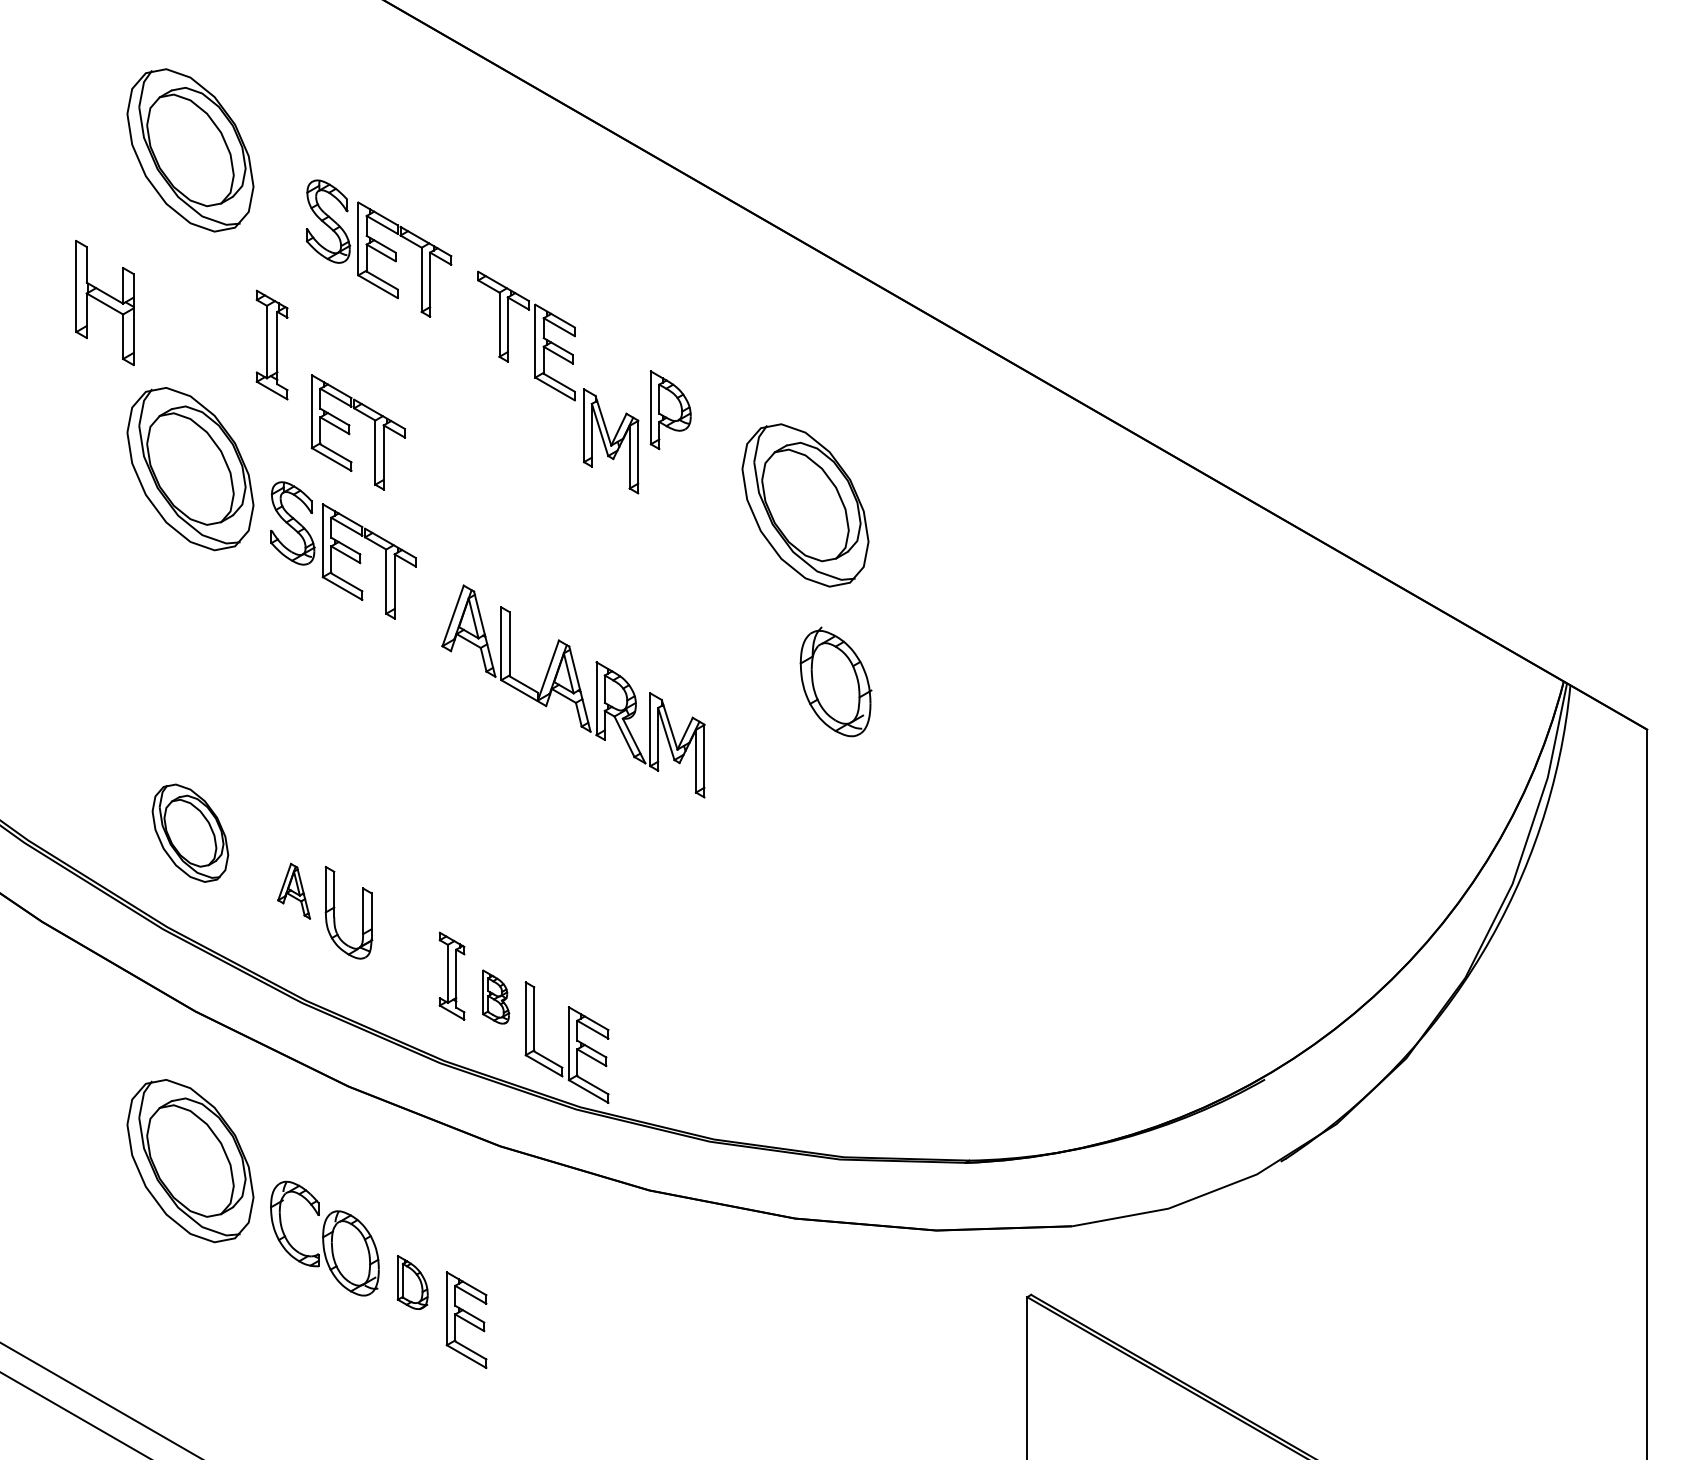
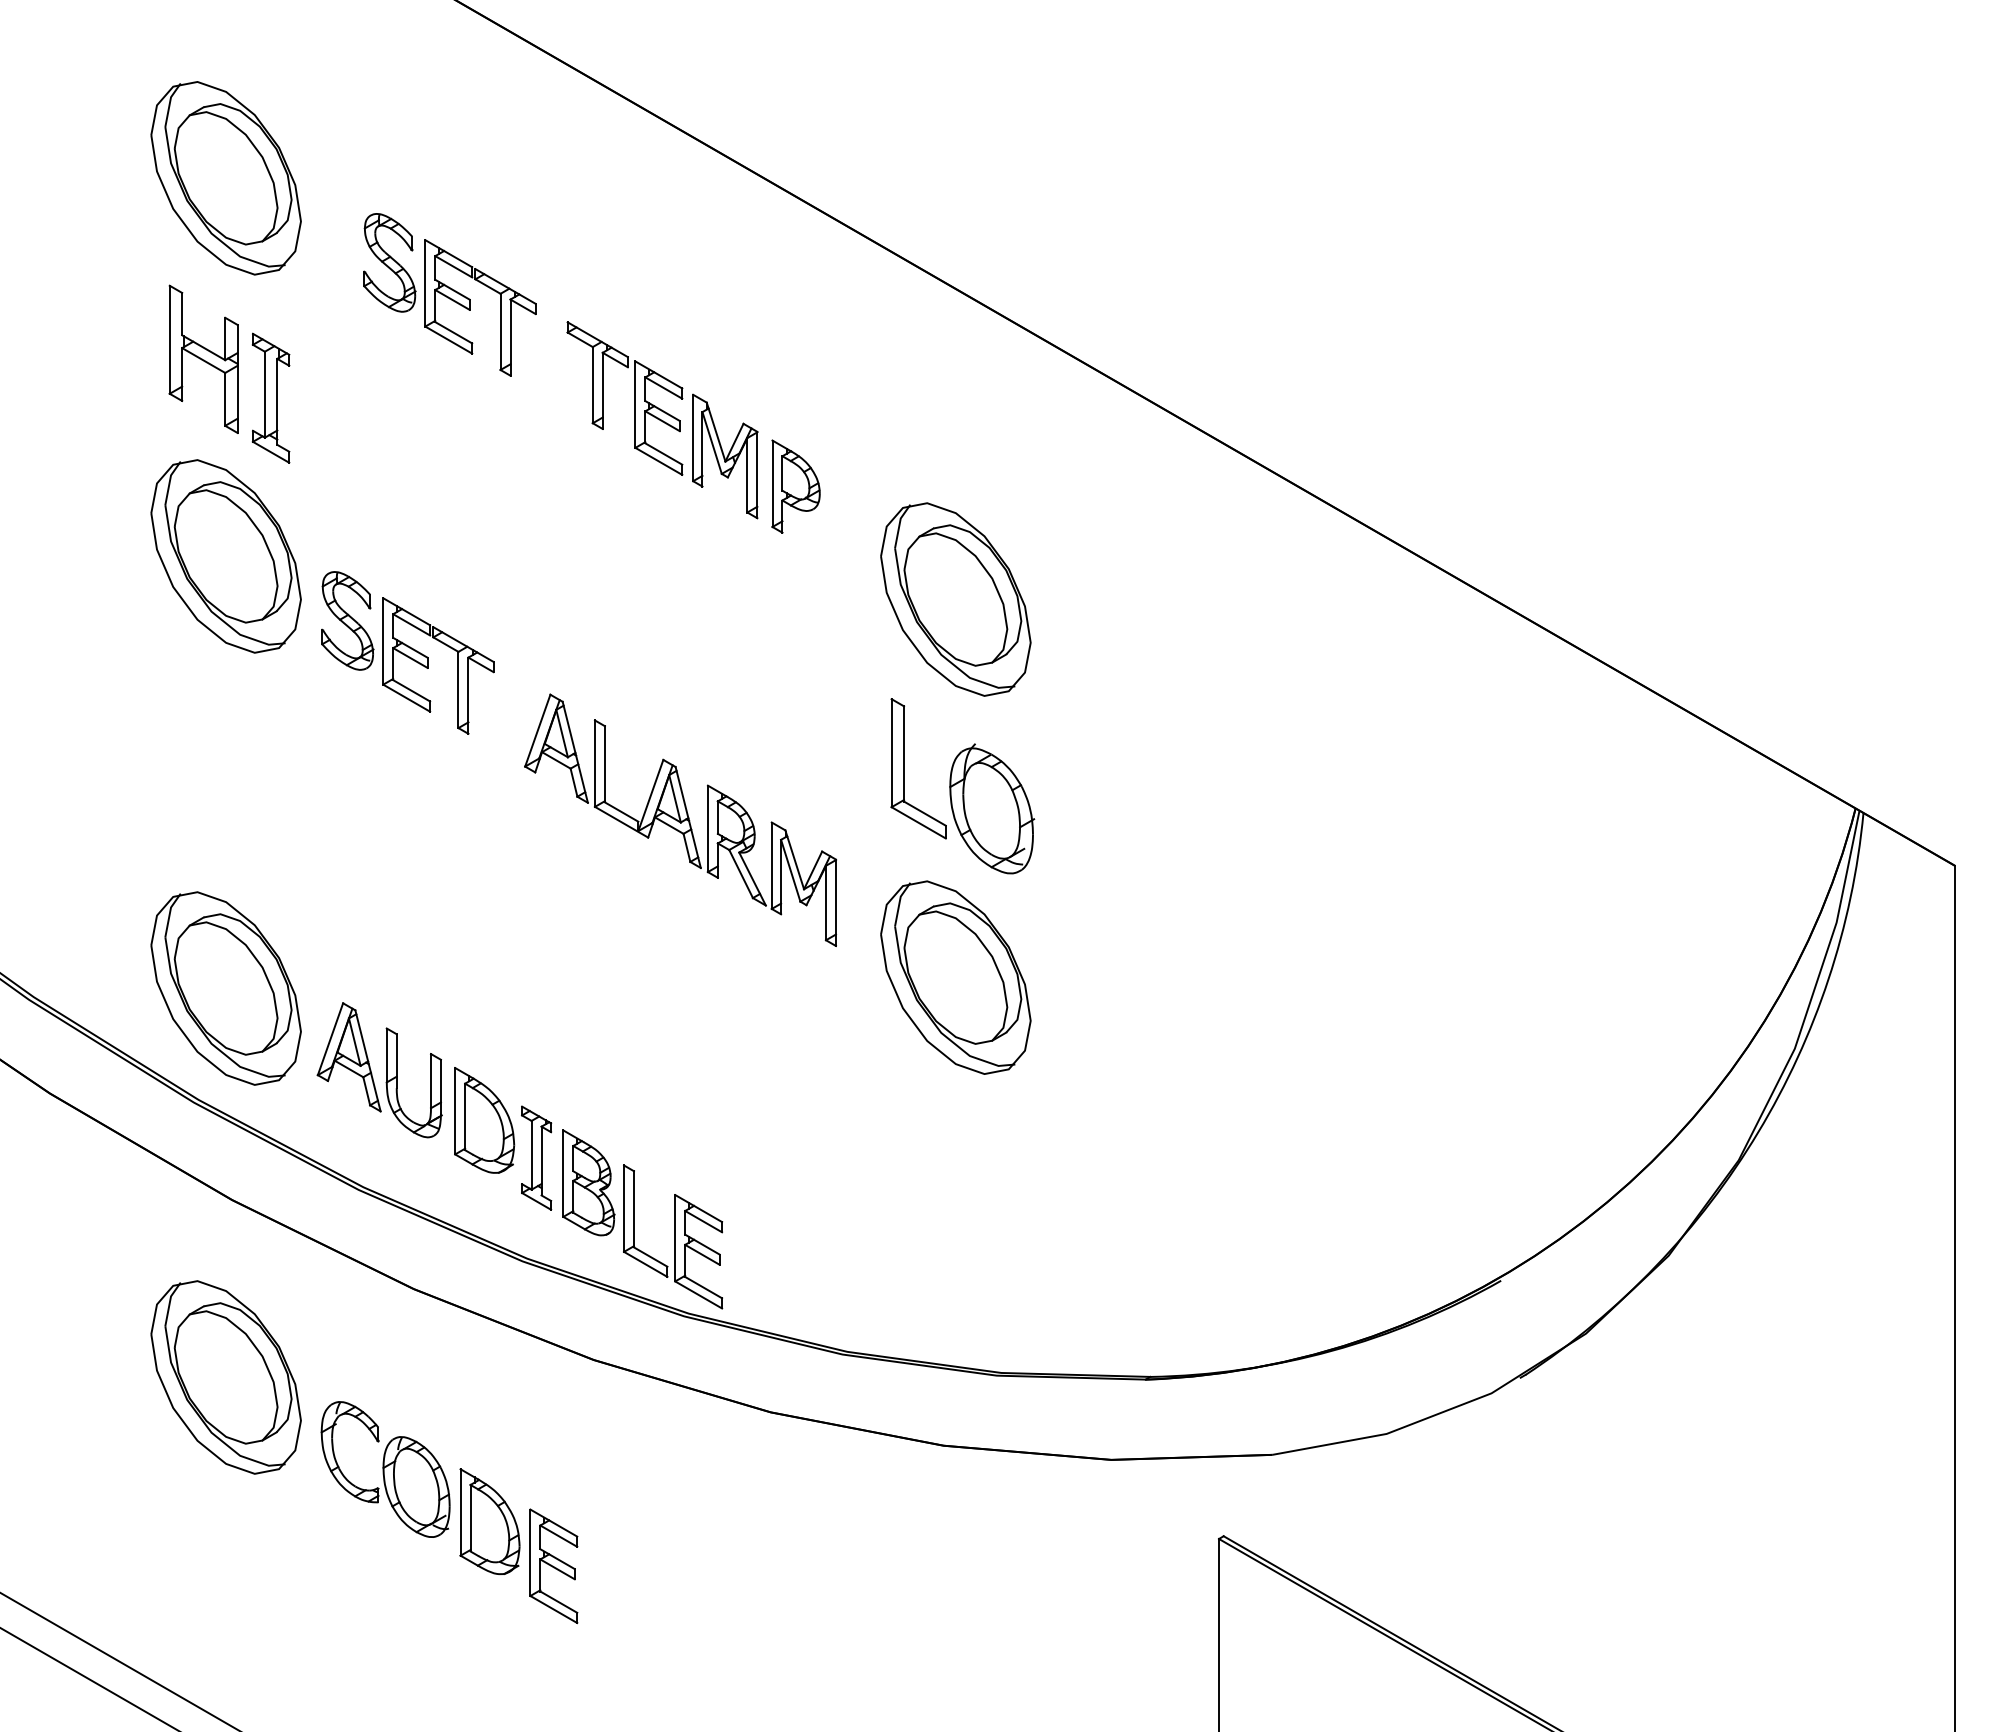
part: (104, 302) -> (203, 358), moved
part: (271, 344) -> (270, 397), moved
part: (350, 432) -> (415, 512), removed
part: (611, 441) -> (725, 456), moved
part: (762, 647) -> (904, 768), added
part: (805, 823) -> (955, 977), added
part: (189, 833) -> (225, 988), size x1.67
part: (293, 891) -> (348, 1057), size x1.67
part: (408, 944) -> (484, 1120), added
part: (495, 996) -> (588, 1182), size x1.67
part: (412, 1282) -> (489, 1521), size x1.67

